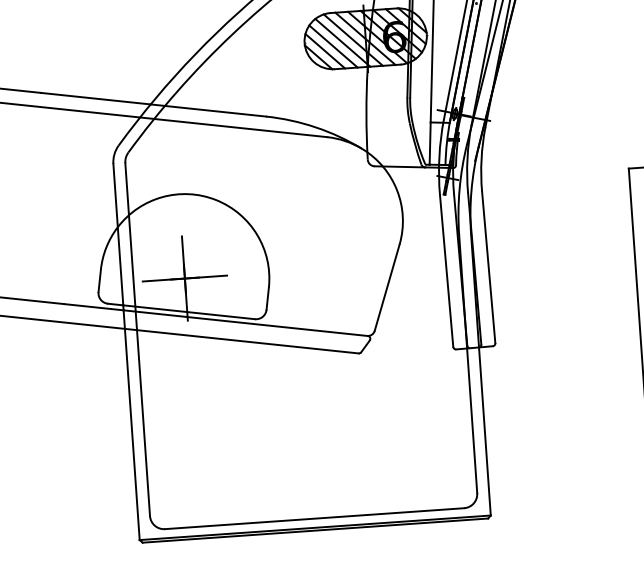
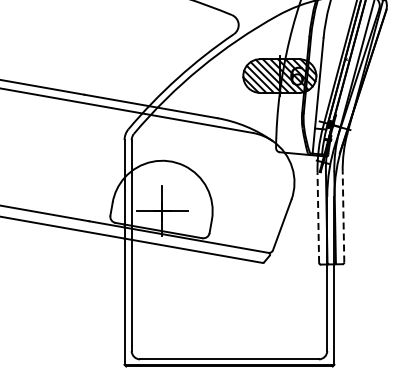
line: (488, 266) -> (343, 216), solid -> dashed
line: (446, 270) -> (318, 217), solid -> dashed

